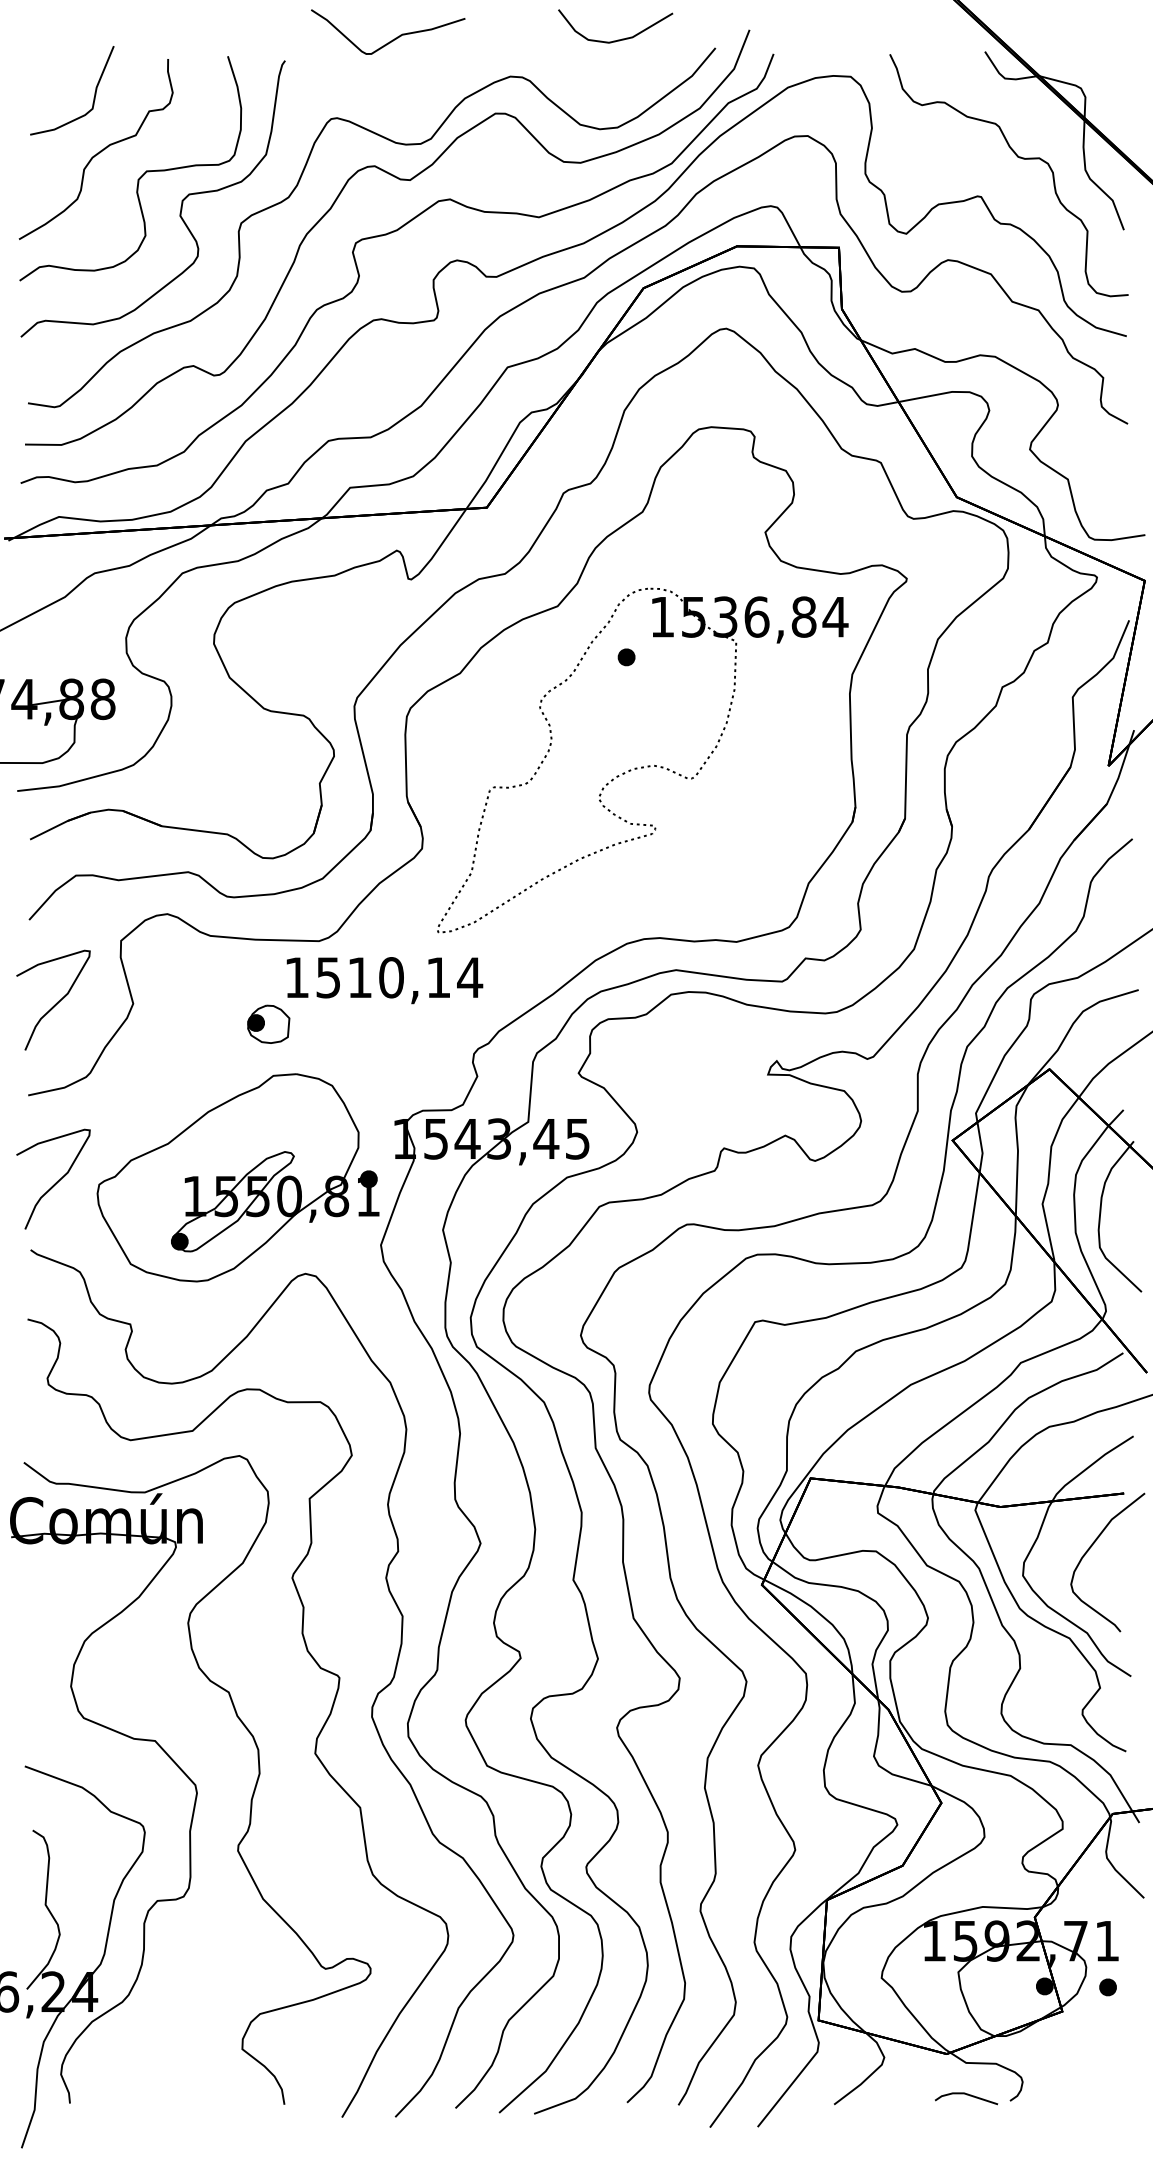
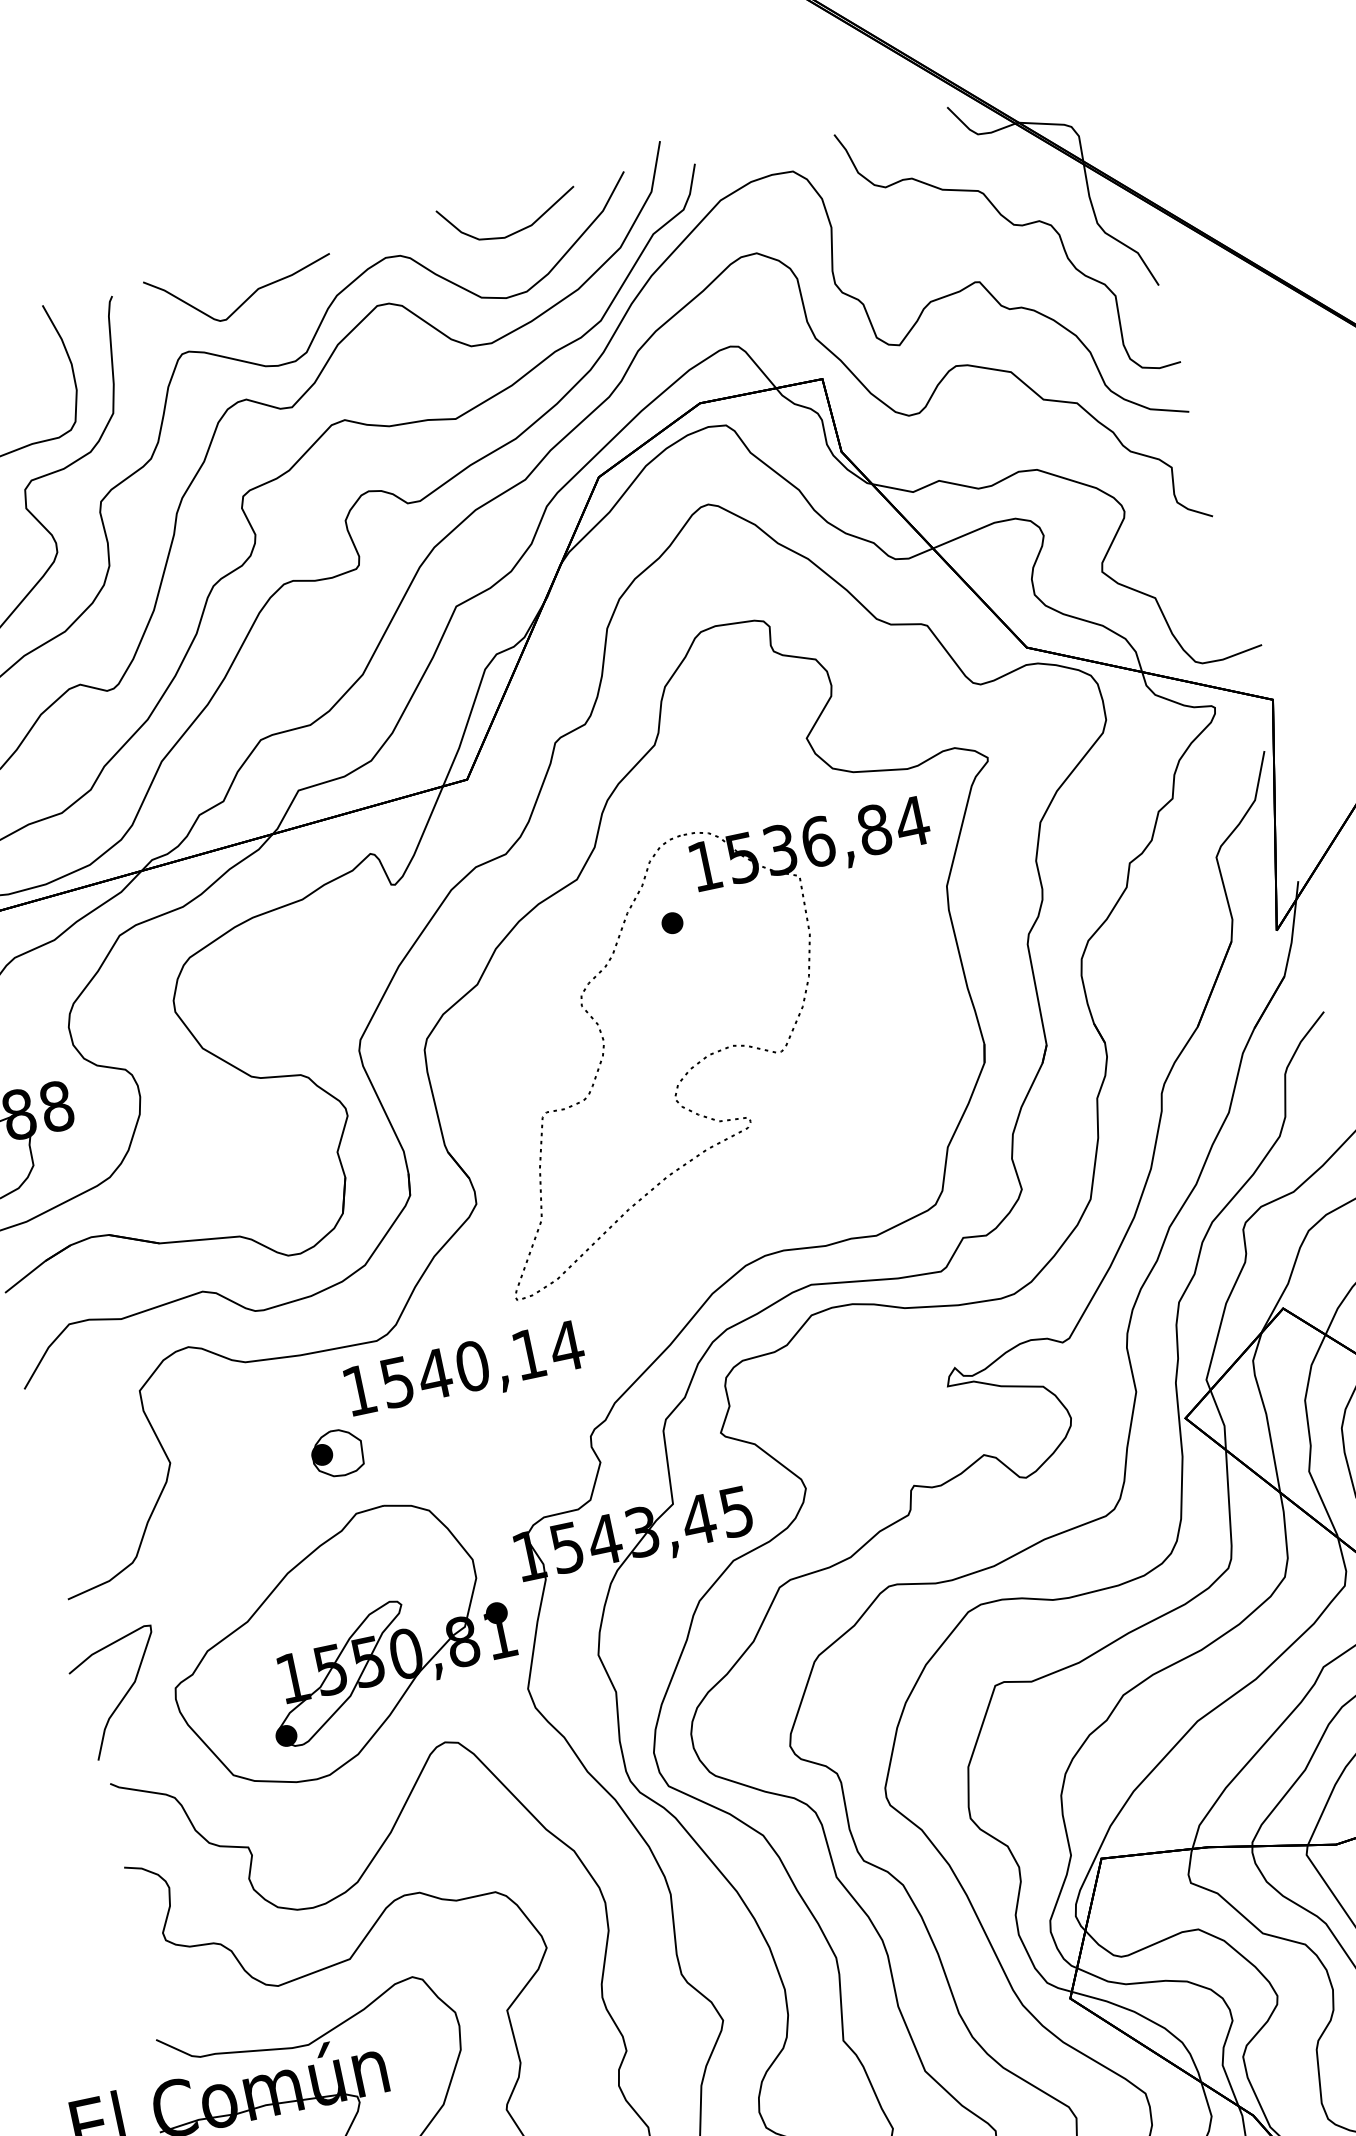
curve: (392, 39) -> (247, 297), moved
curve: (617, 39) -> (514, 231), moved
text: (359, 977) -> (434, 1374), 1510,14 -> 1540,14
curve: (56, 1002) -> (78, 1481), removed

